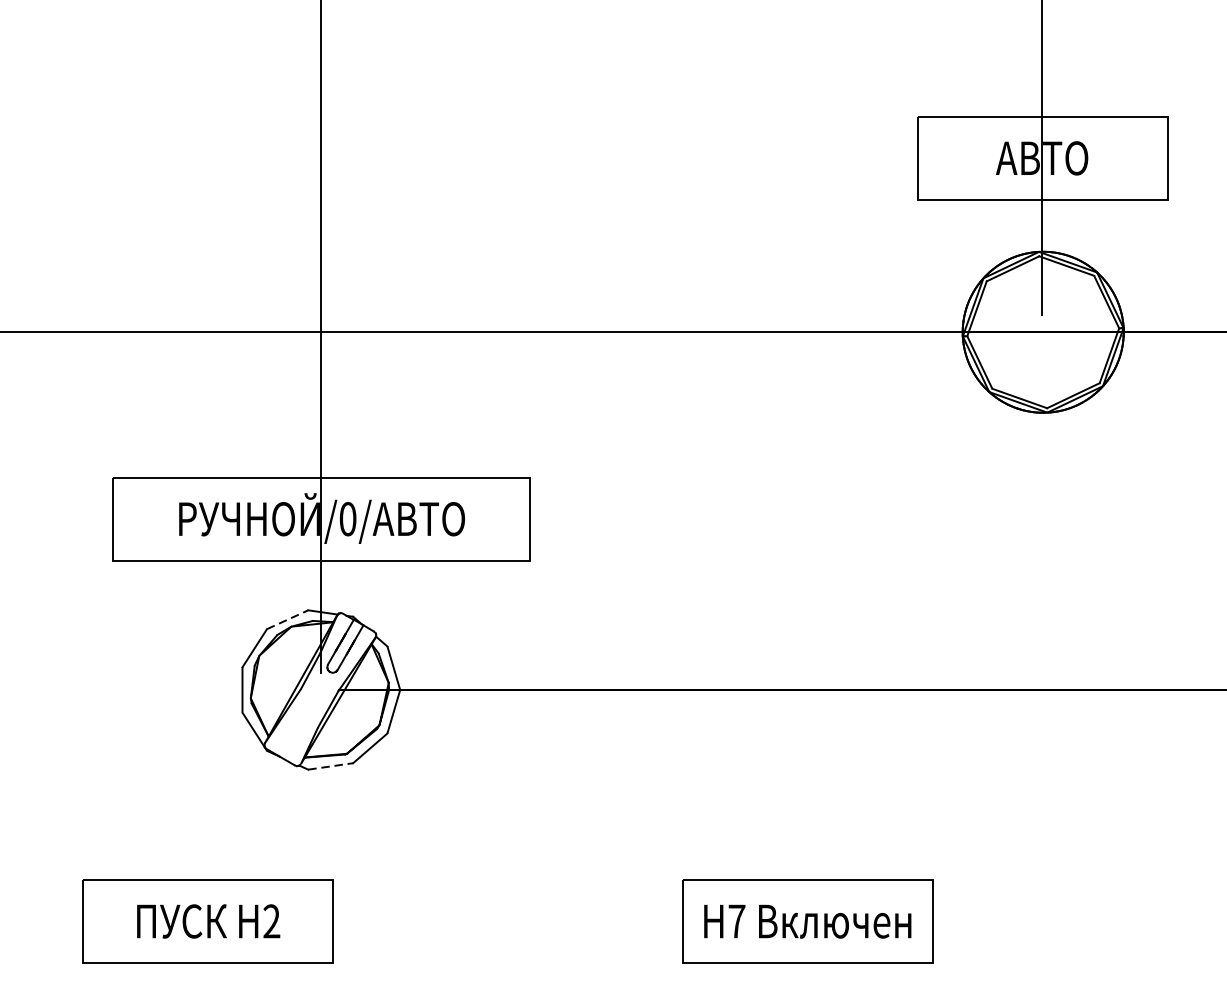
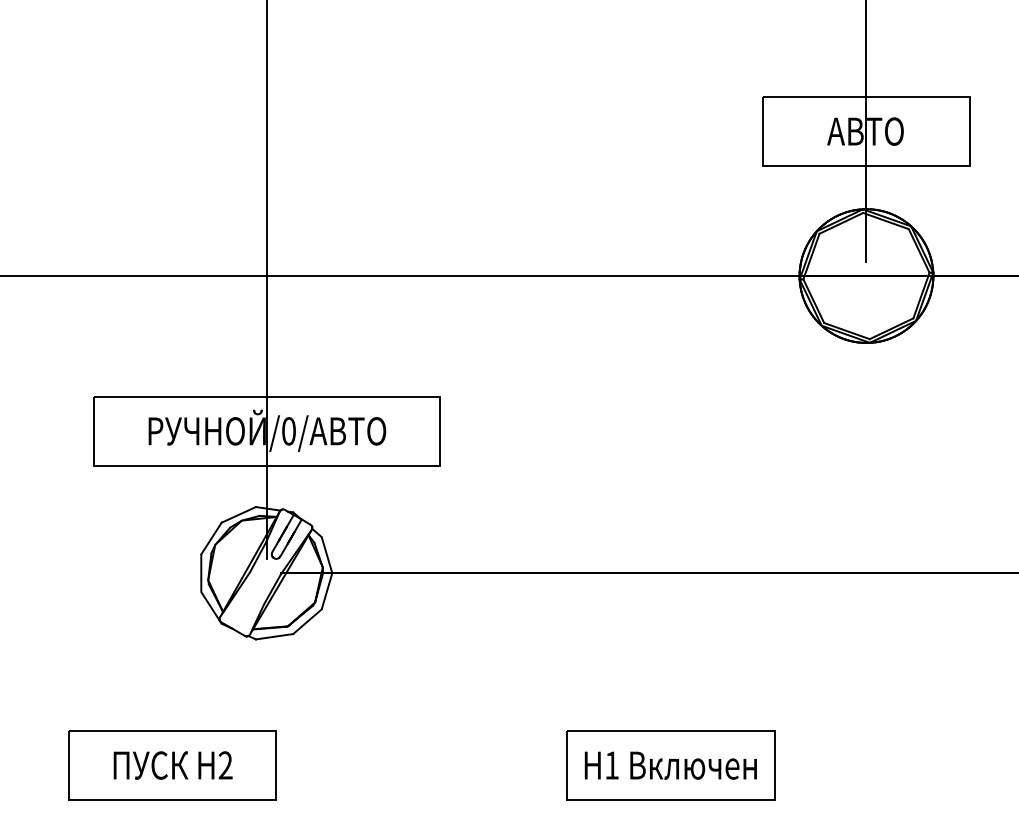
line: (287, 619) -> (238, 514), dashed -> solid
line: (330, 766) -> (274, 636), dashed -> solid
text: (737, 921) -> (612, 765), 7 -> 1

